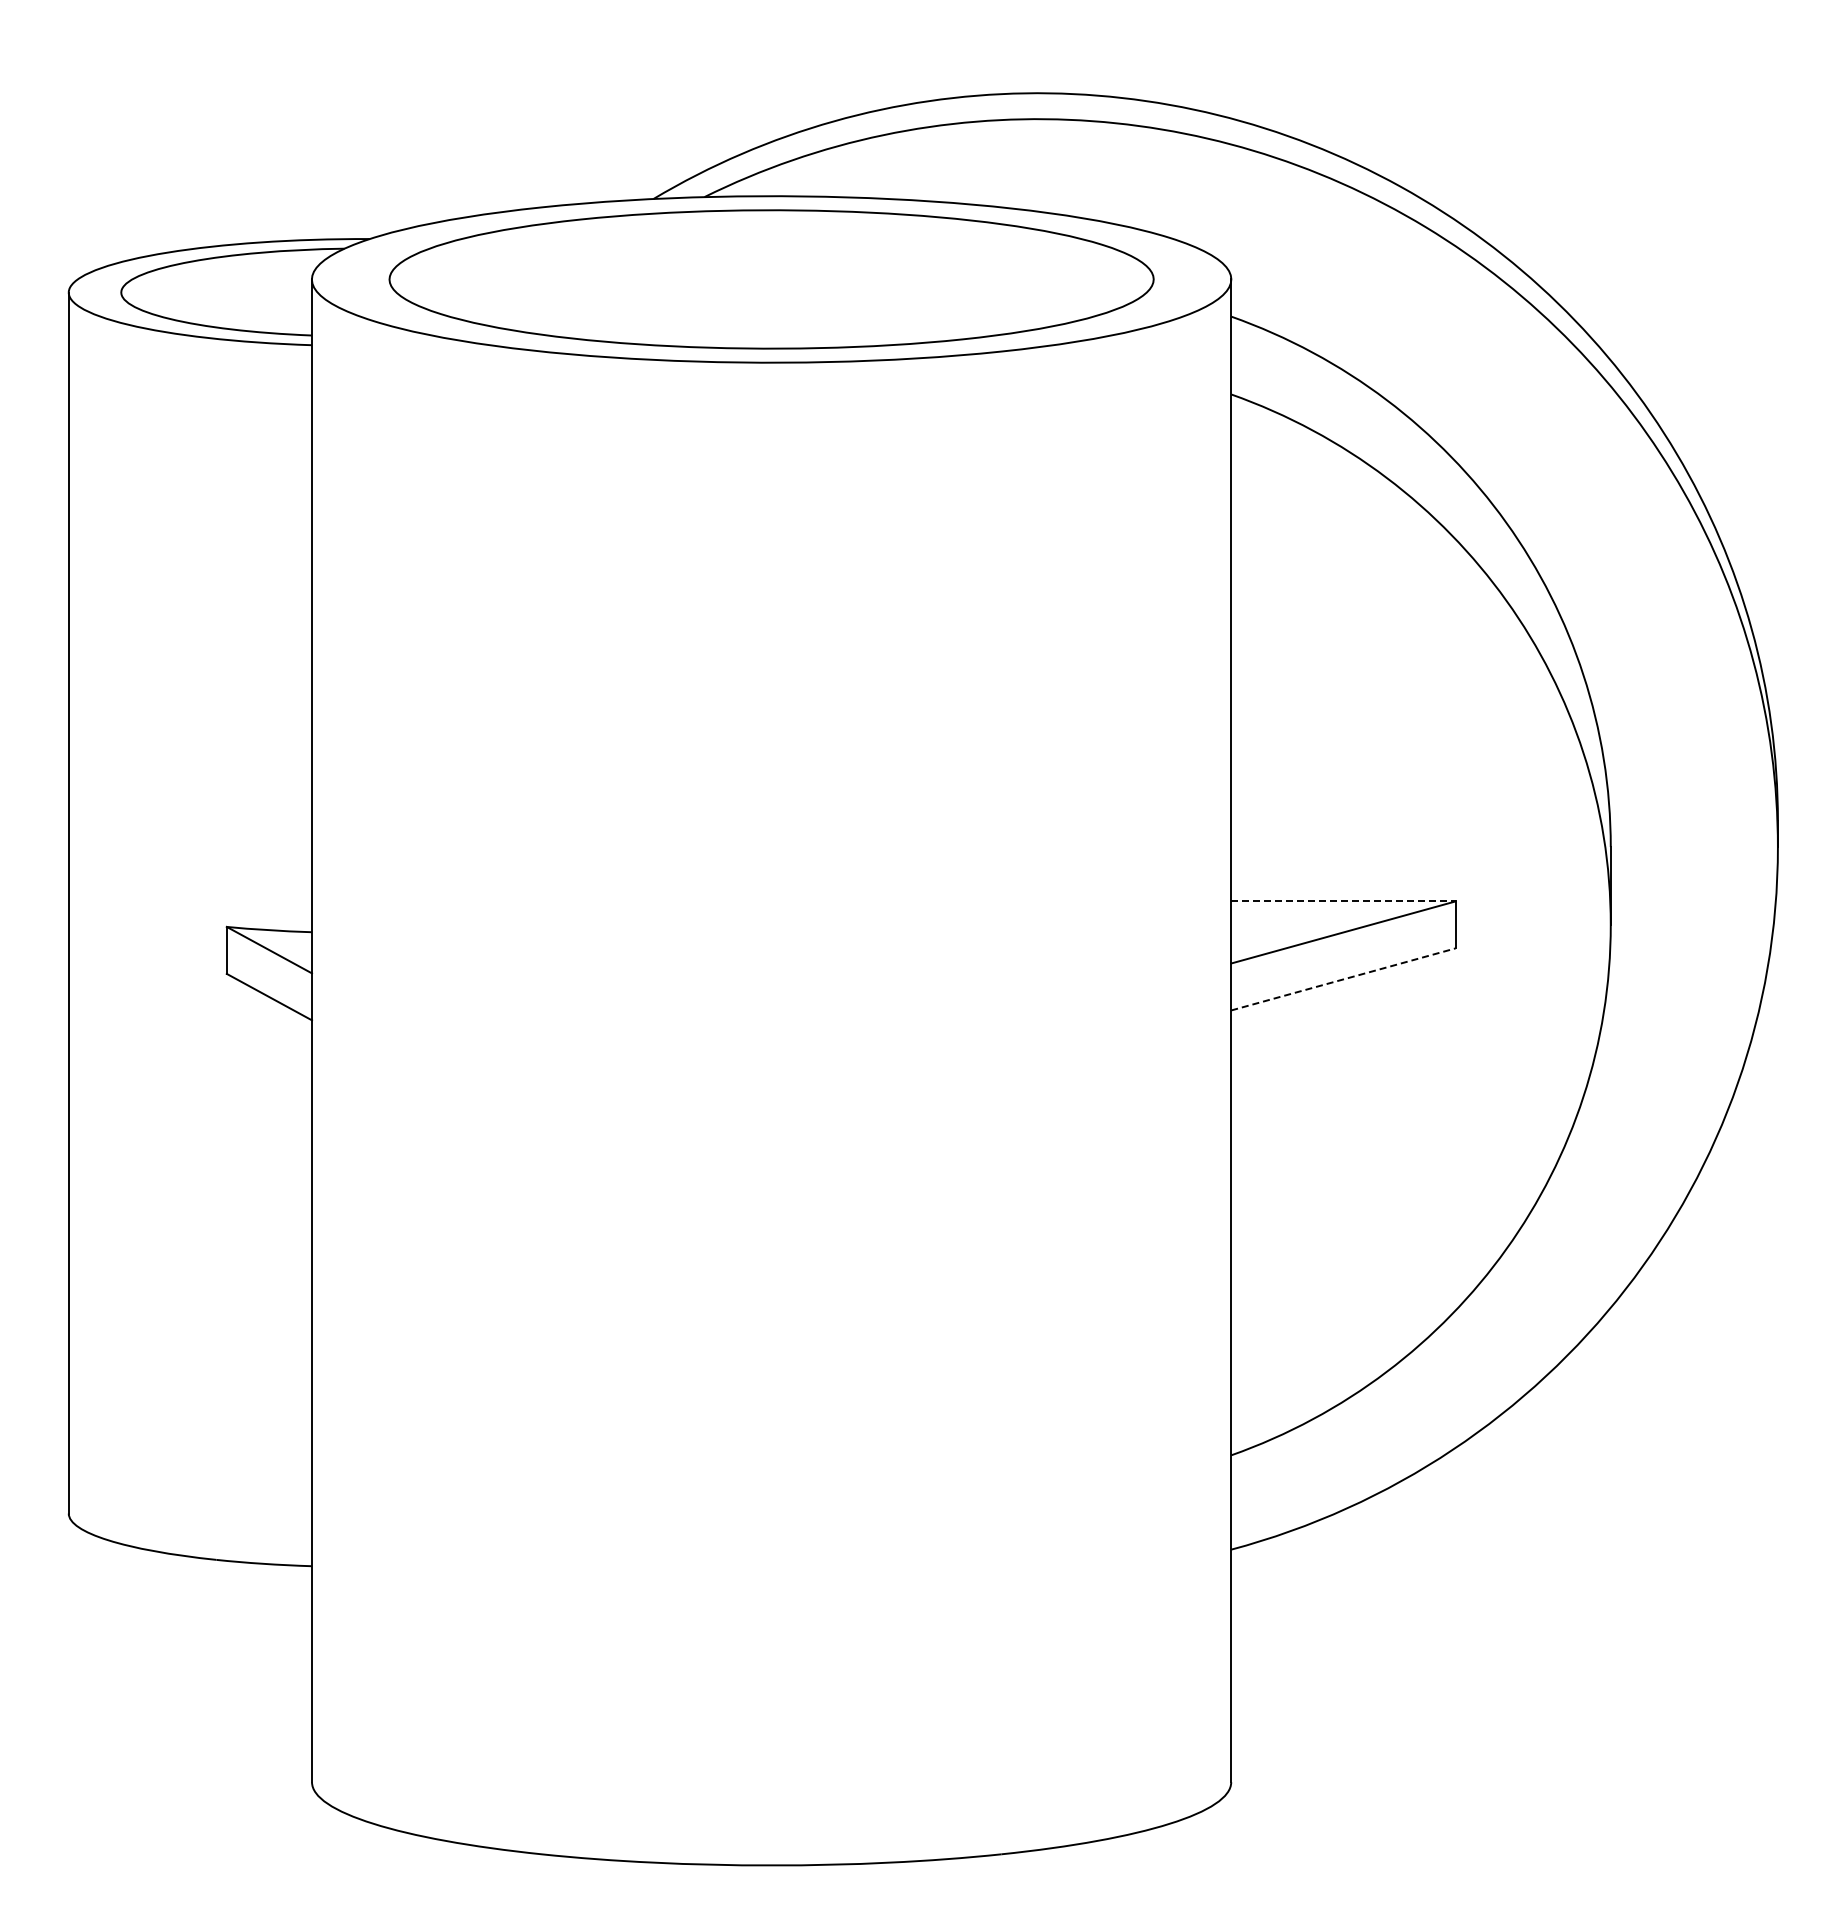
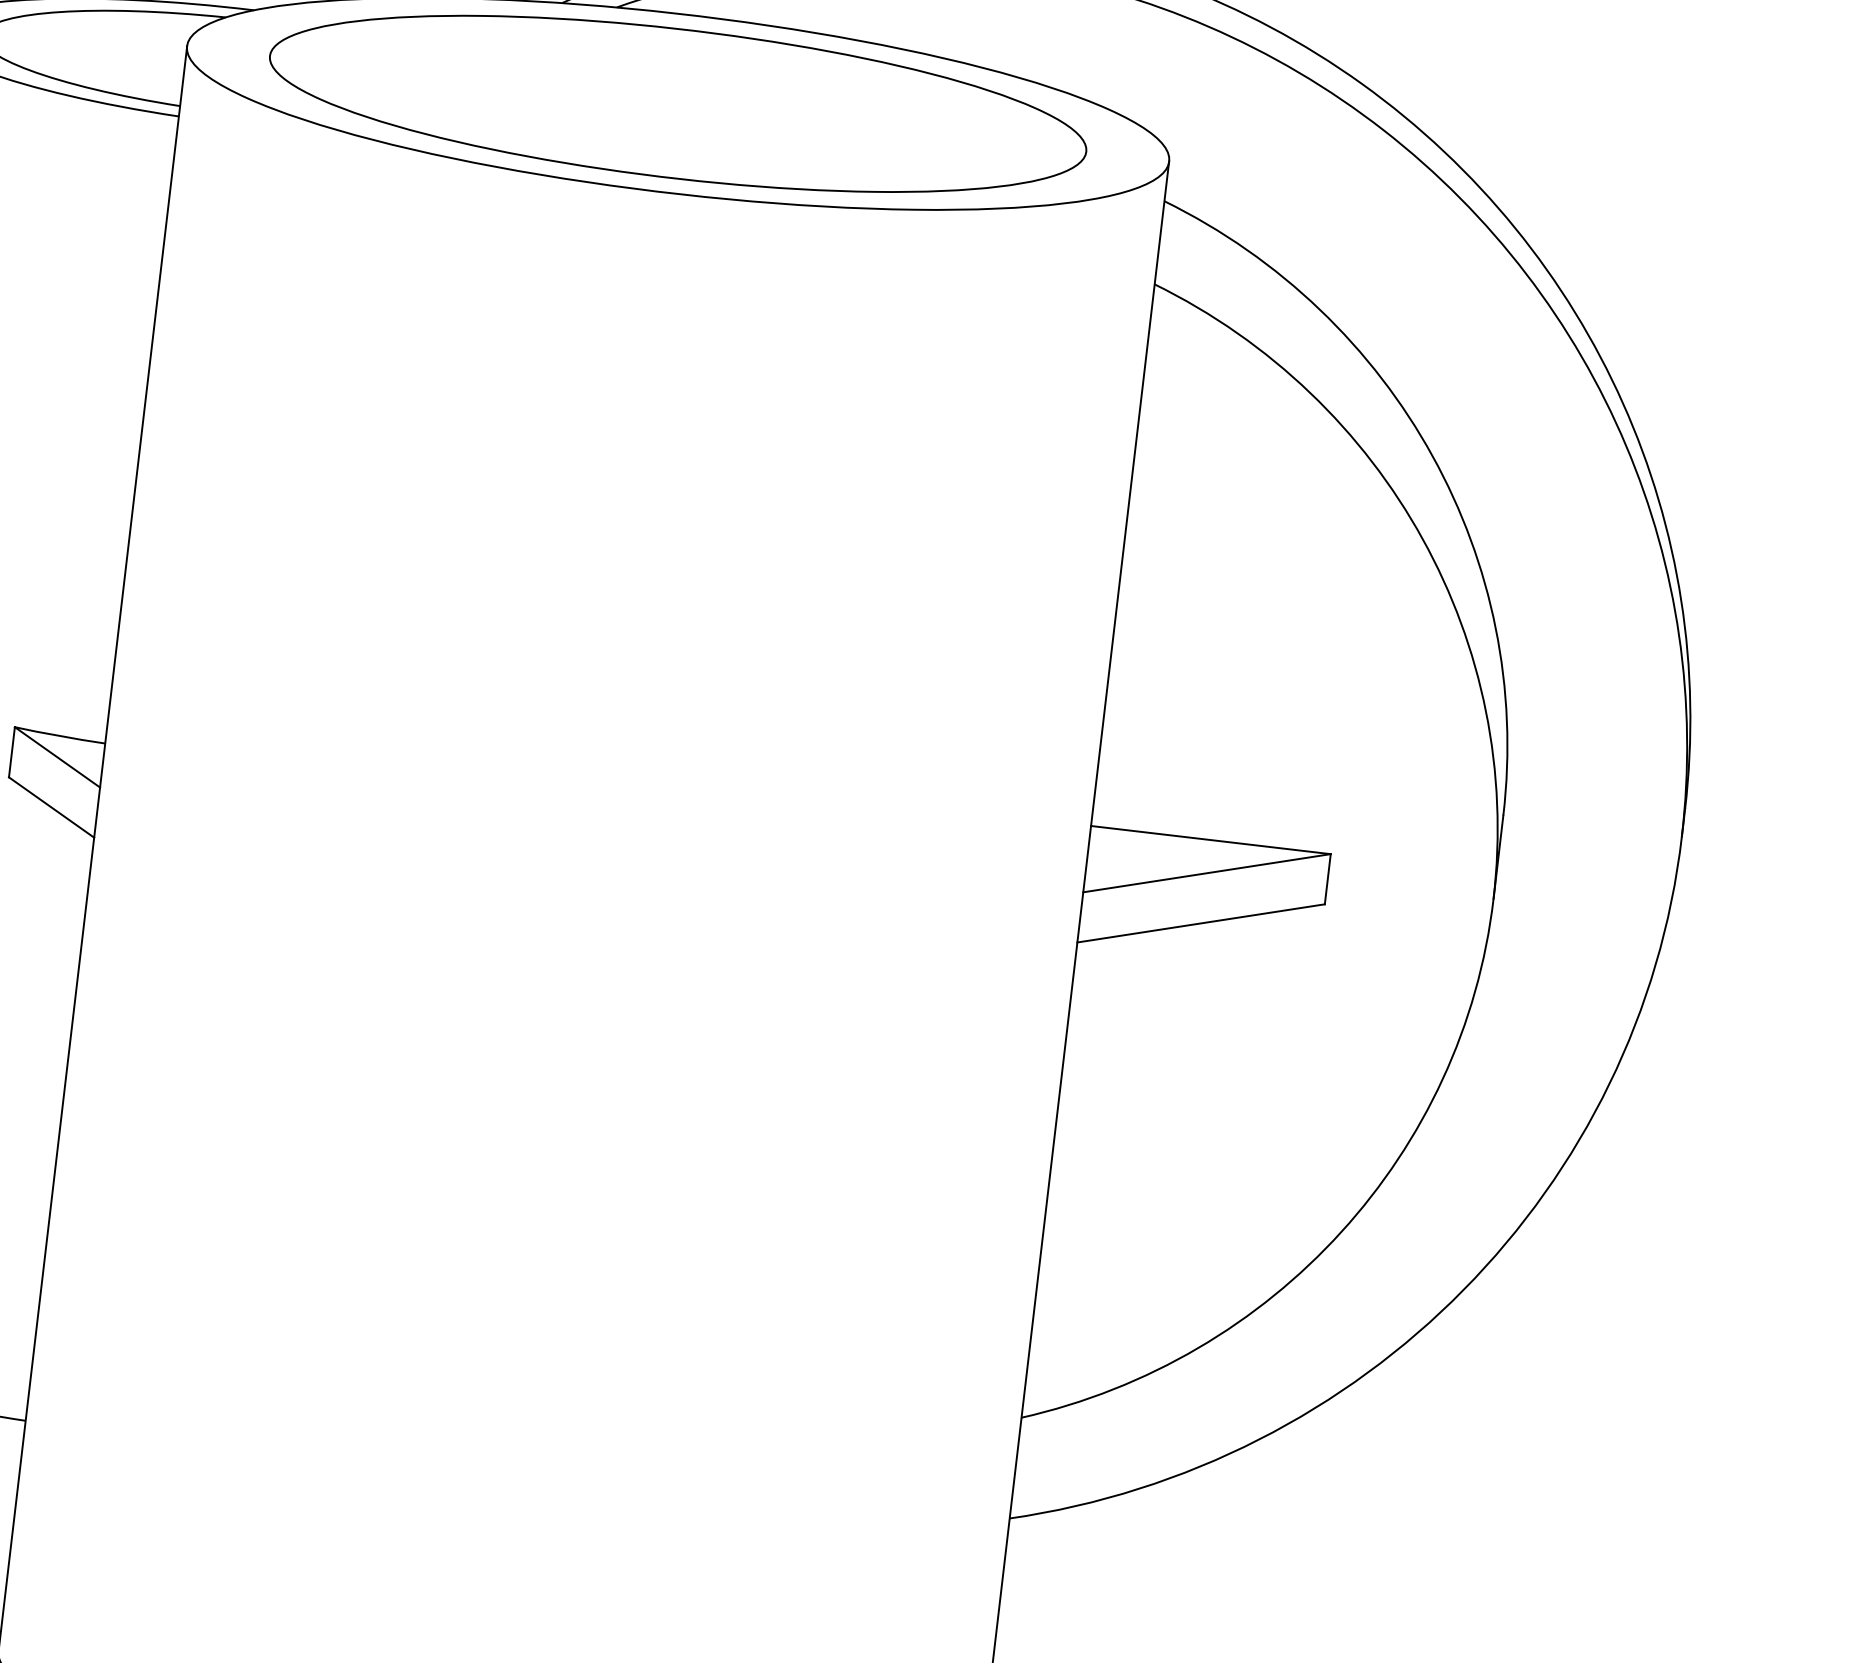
line: (1343, 901) -> (1210, 840), dashed -> solid
line: (1343, 979) -> (1201, 923), dashed -> solid

